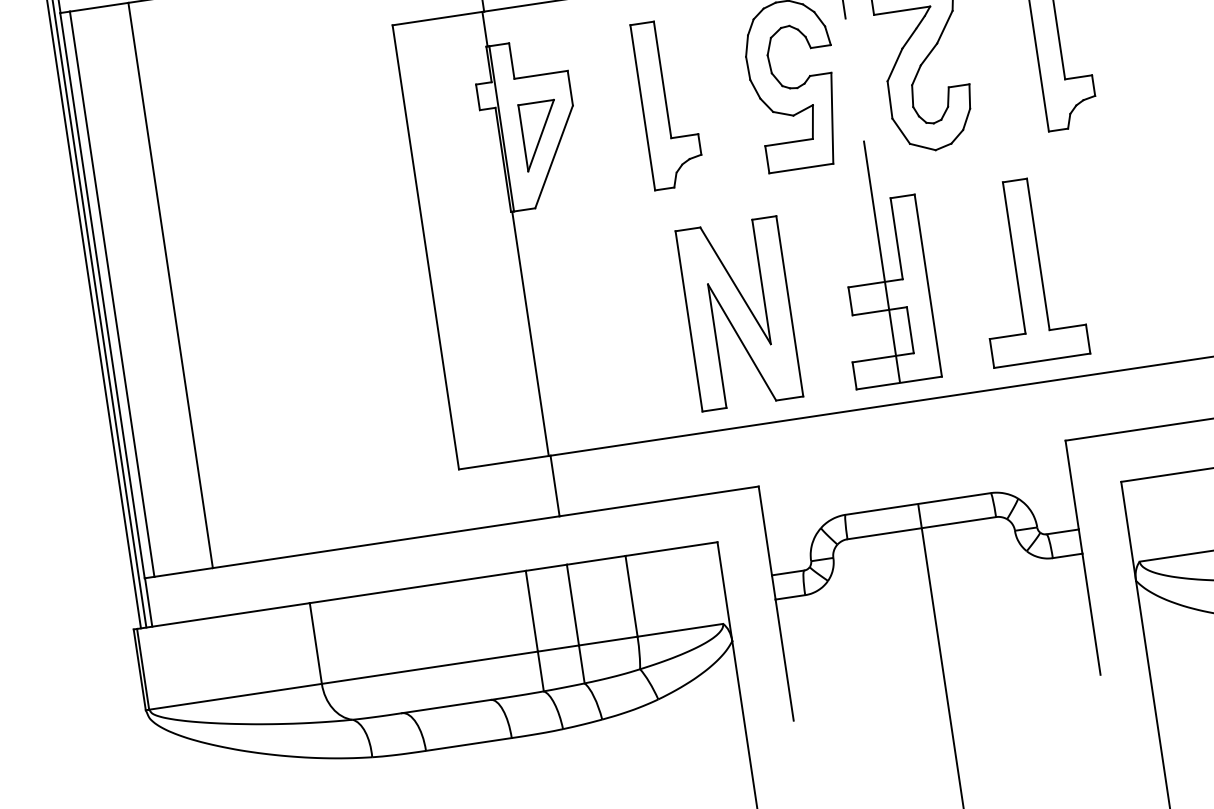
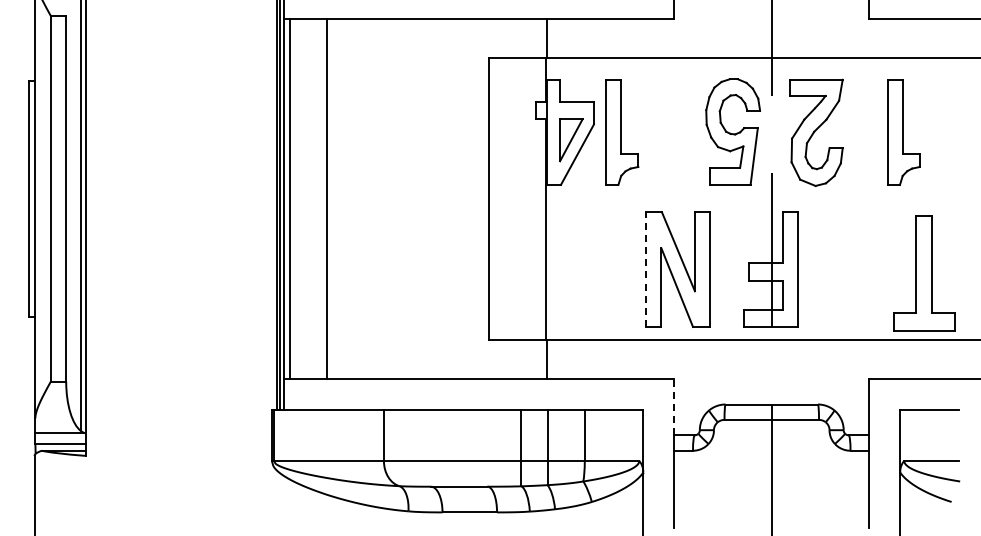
part: (668, 104) -> (622, 132), moved
part: (1029, 270) -> (924, 273), moved
line: (689, 321) -> (646, 269), solid -> dashed
line: (765, 529) -> (674, 406), solid -> dashed

